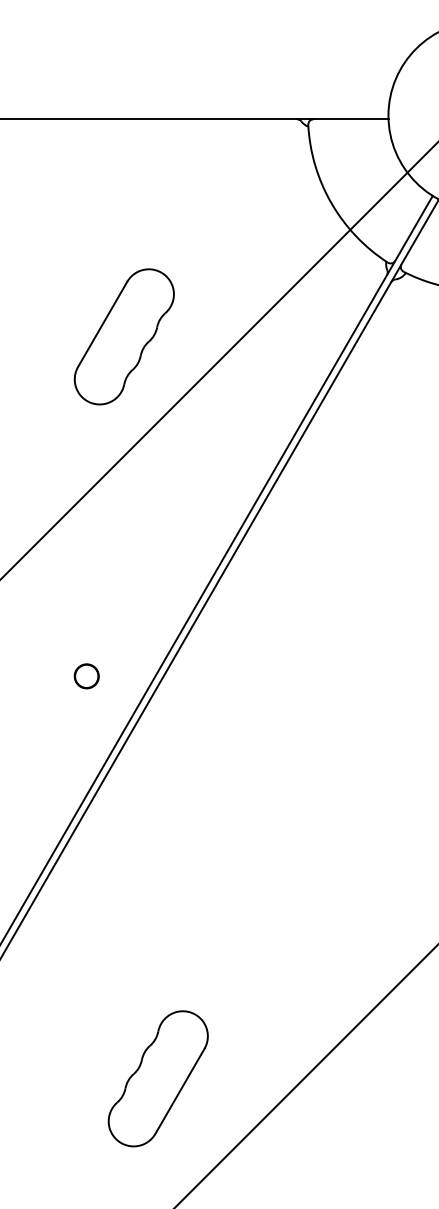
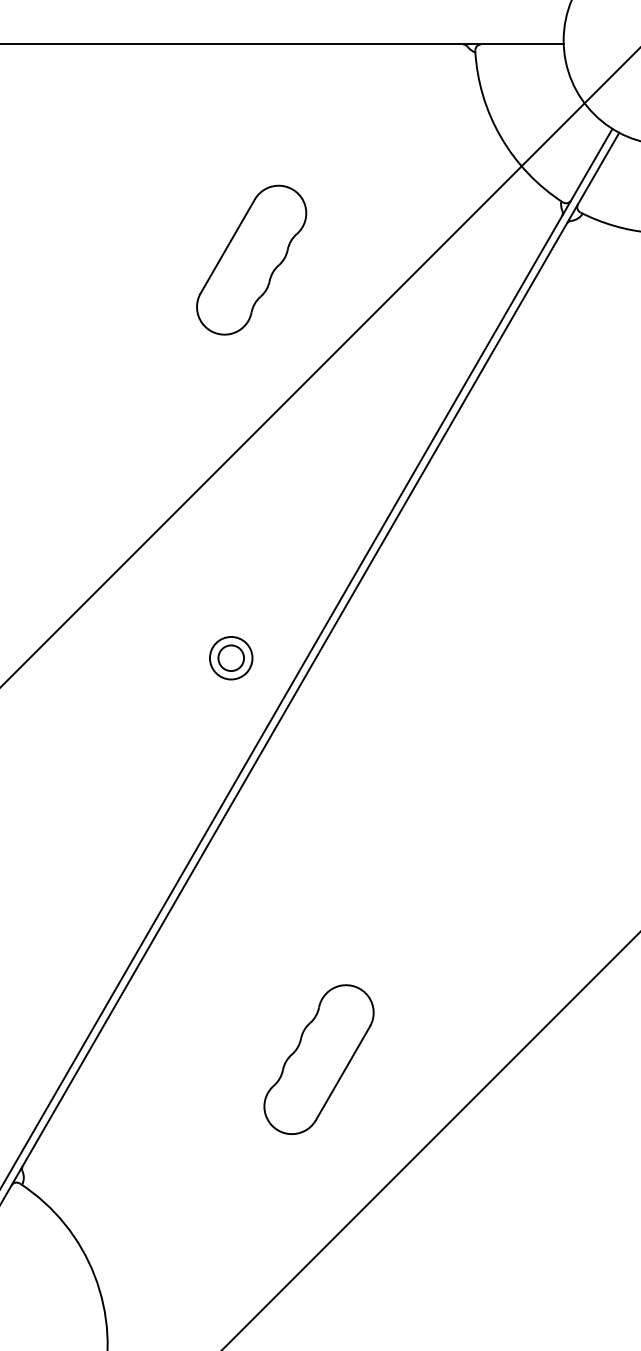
part: (124, 336) -> (251, 259), moved
circle: (86, 675) -> (230, 657), size x1.6
part: (157, 1078) -> (318, 1059), moved

